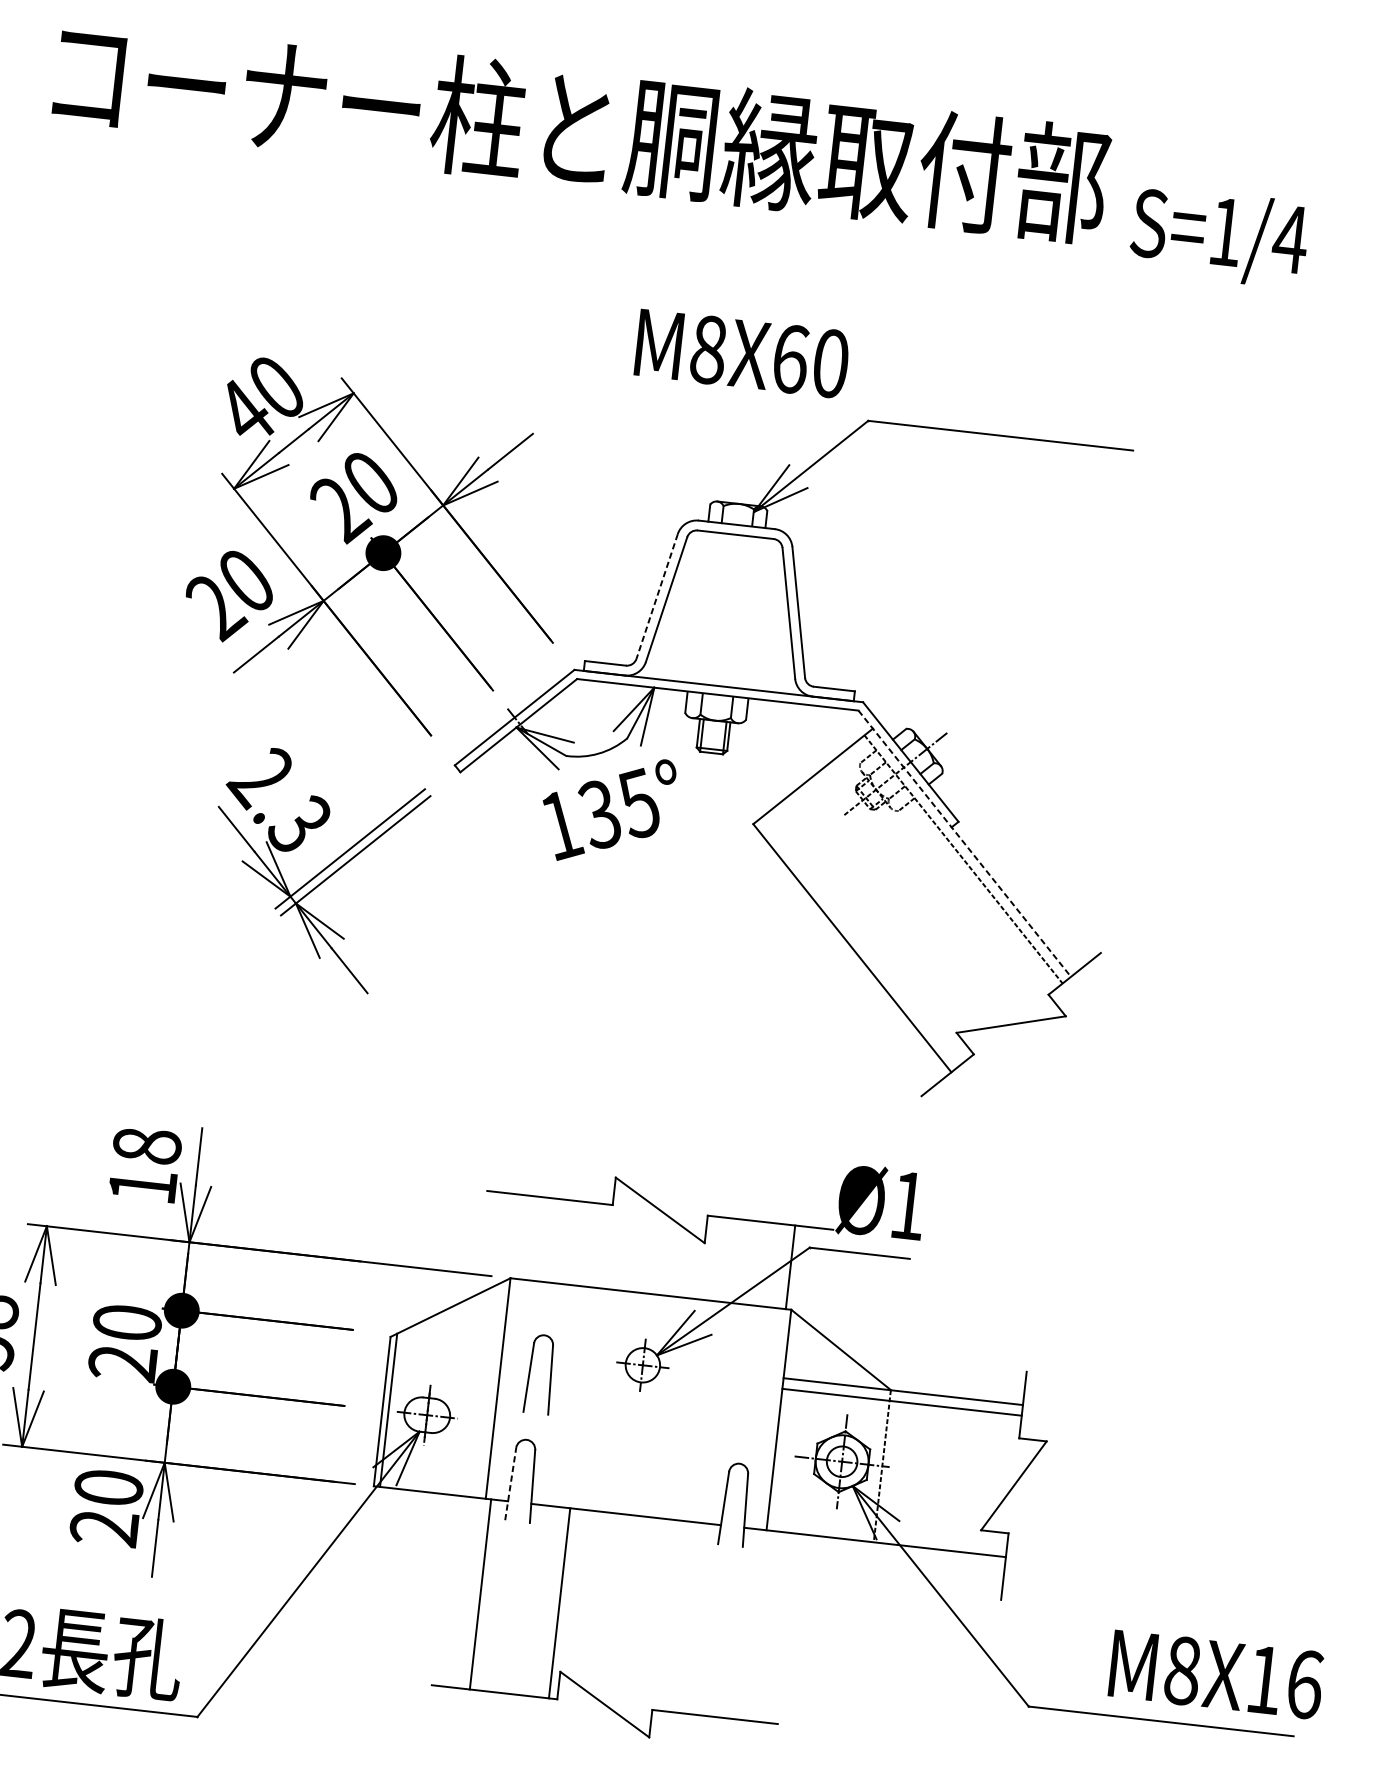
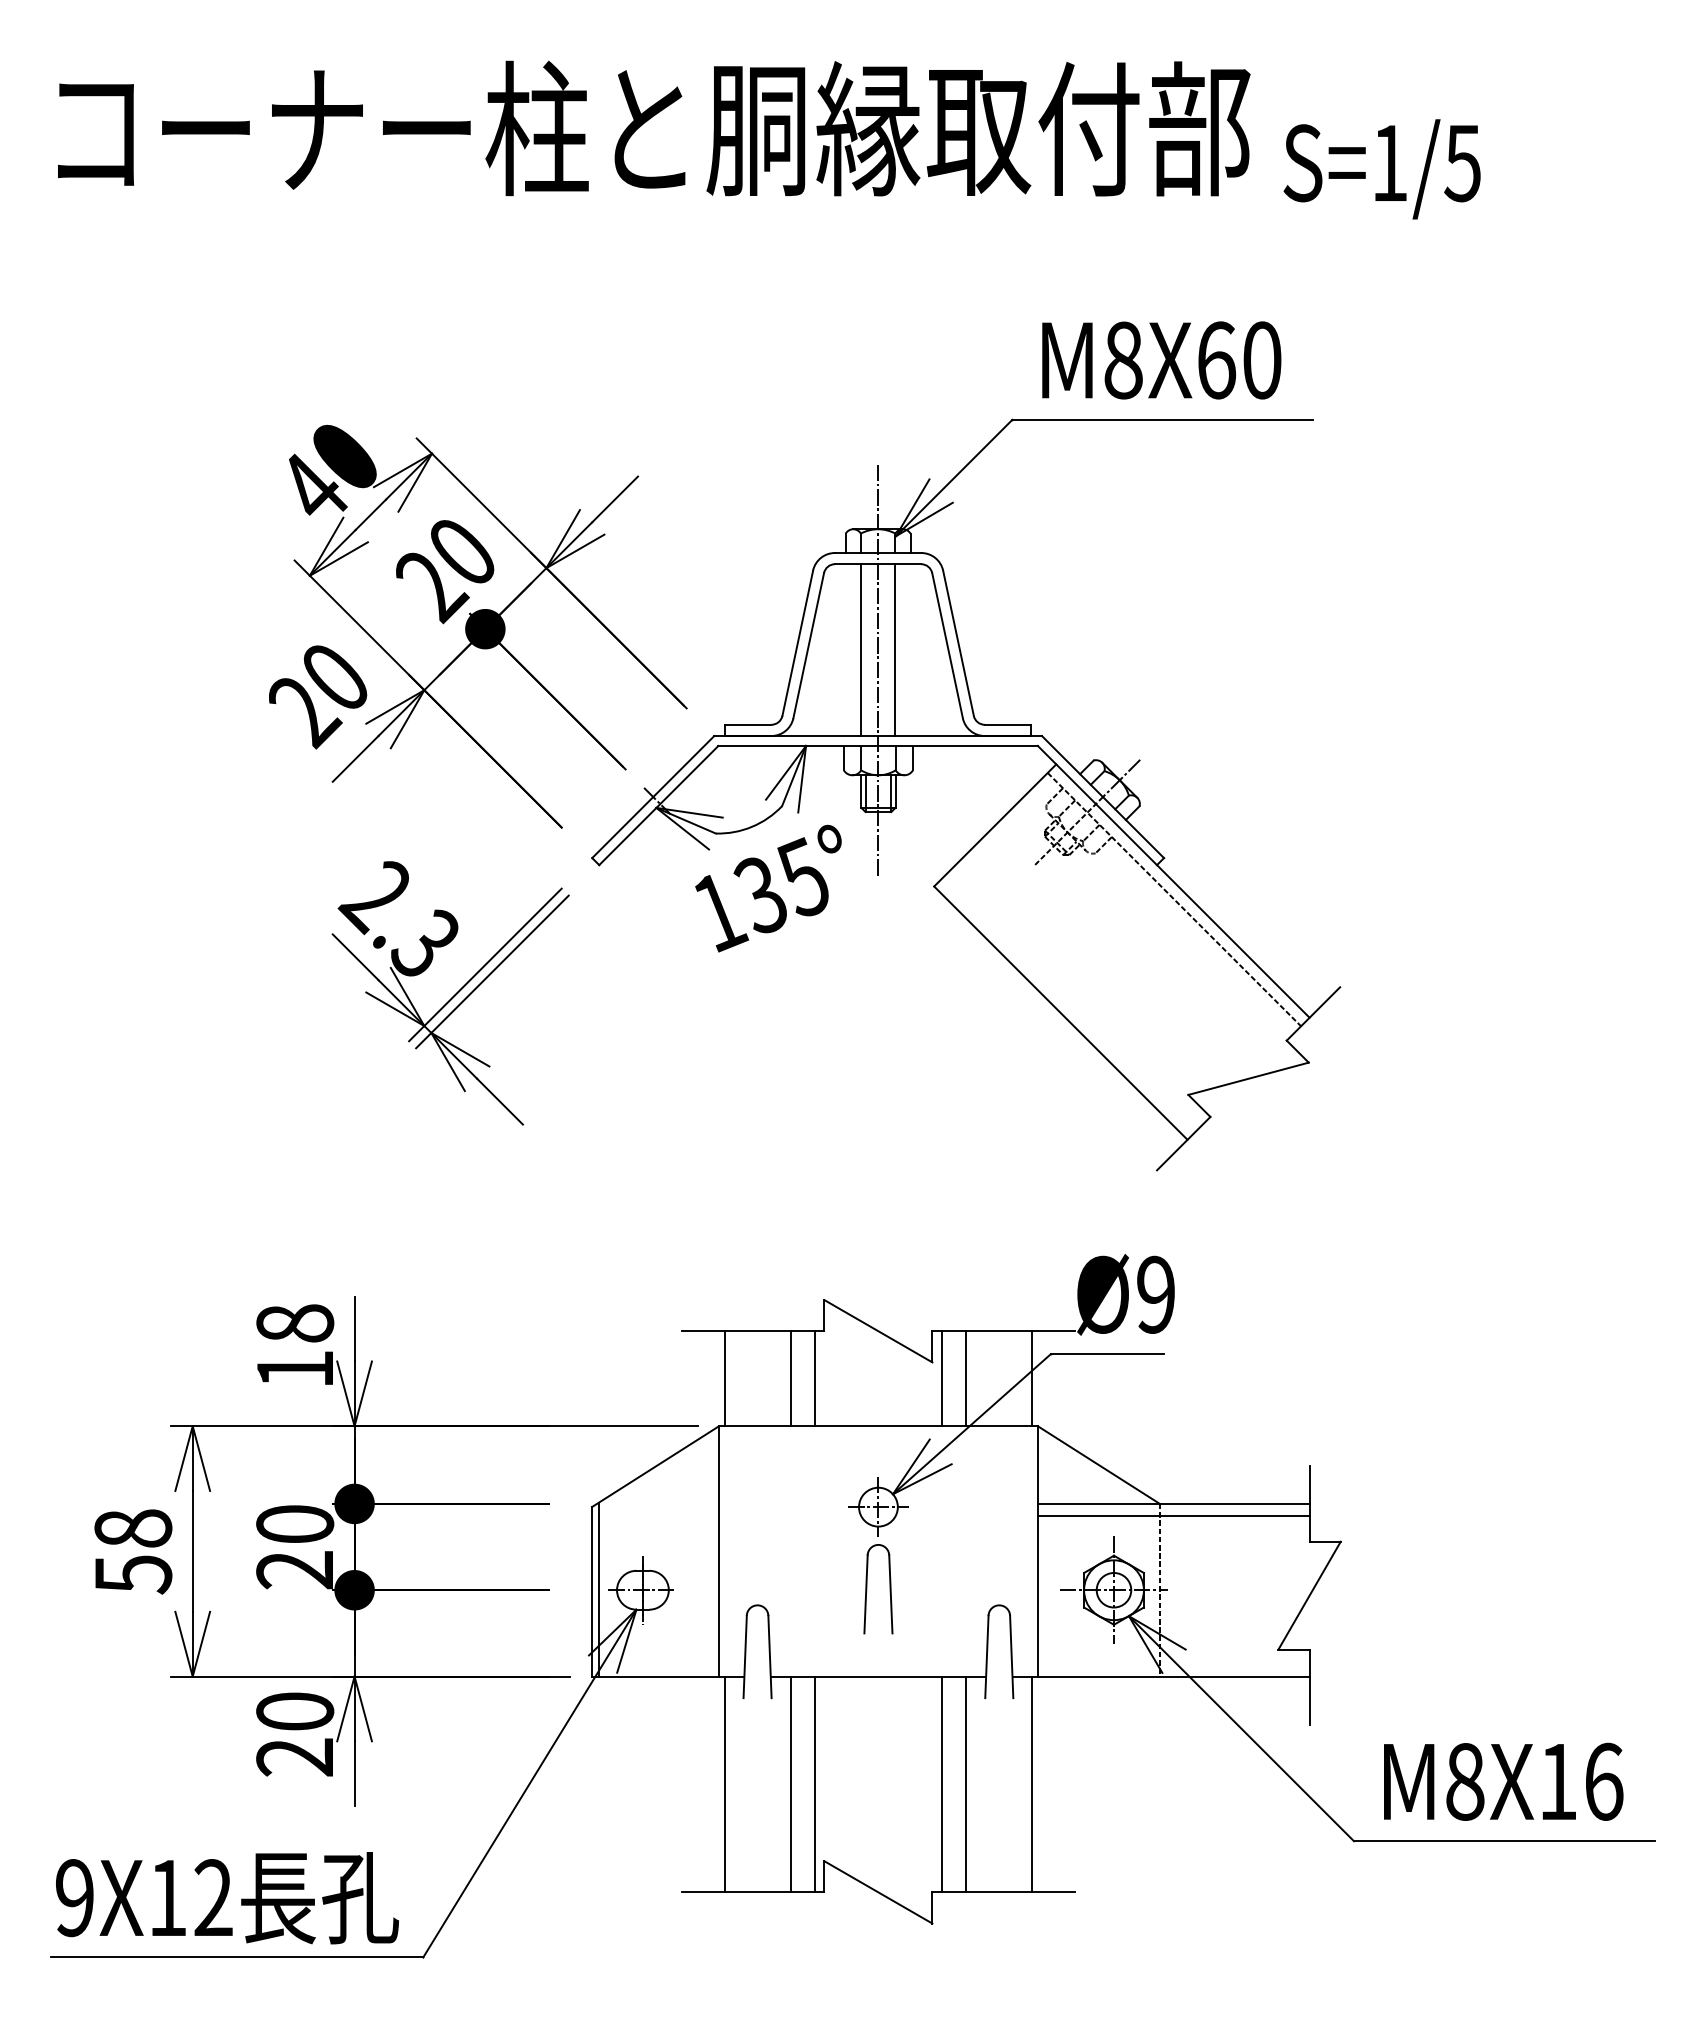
text: (1290, 239) -> (1462, 163), S=1/4 -> S=1/5
text: (742, 353) -> (1161, 360), moved
line: (656, 596) -> (797, 643), dashed -> solid
line: (711, 609) -> (860, 650), added
line: (742, 612) -> (895, 650), added
line: (725, 628) -> (878, 670), added
line: (965, 844) -> (1174, 882), dashed -> solid
text: (907, 1205) -> (1155, 1294), Ø1 -> Ø9
line: (520, 1236) -> (725, 1378), added
line: (578, 1243) -> (790, 1378), added
line: (599, 1245) -> (814, 1378), added
line: (711, 1258) -> (941, 1378), added
line: (733, 1260) -> (966, 1378), added
part: (530, 1373) -> (867, 1589), moved
line: (511, 1483) -> (745, 1656), dashed -> solid
line: (538, 1600) -> (790, 1784), added
line: (671, 1615) -> (941, 1784), added
line: (693, 1618) -> (966, 1784), added
line: (750, 1624) -> (1031, 1784), added
text: (1216, 1674) -> (1503, 1781), moved

